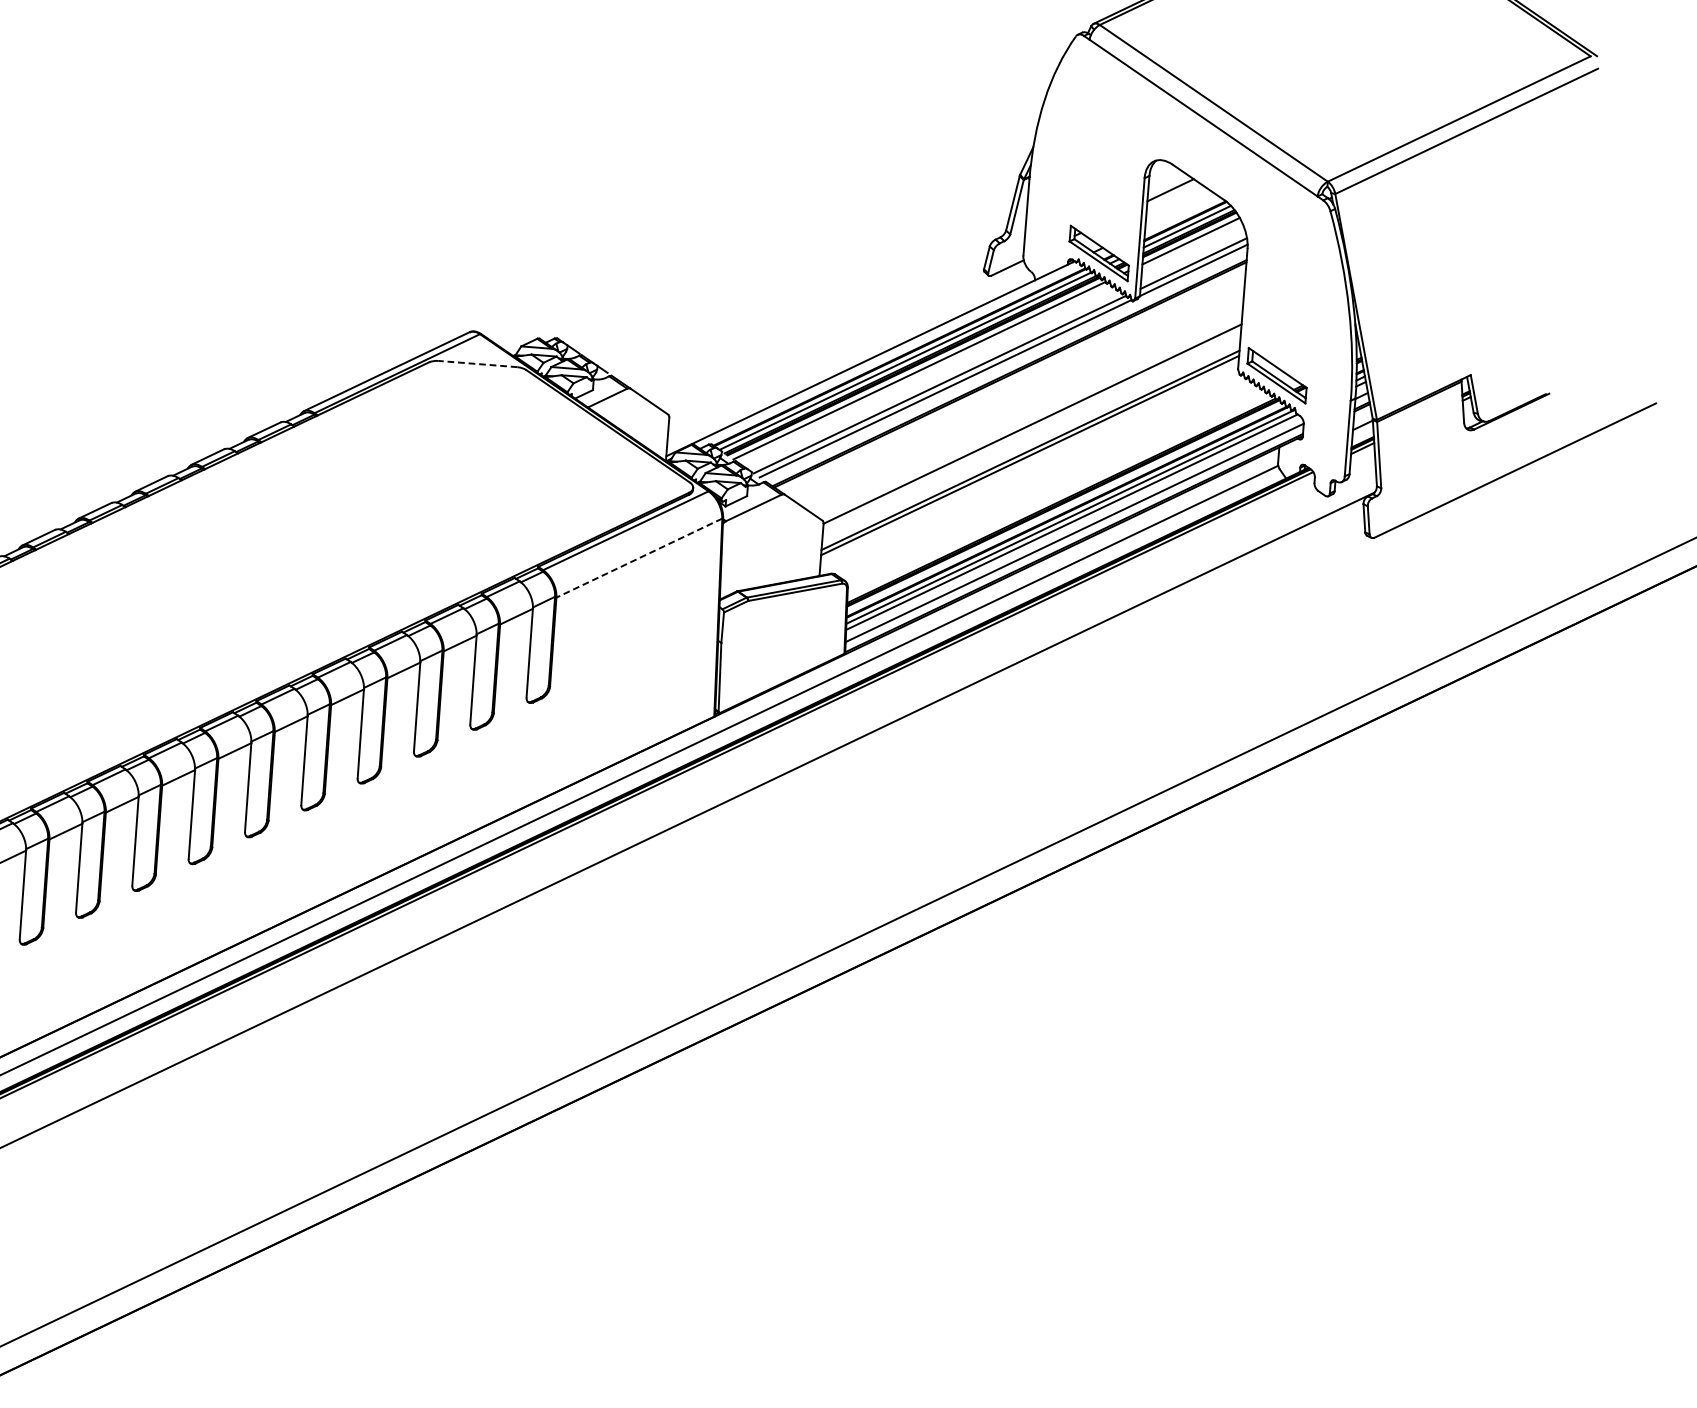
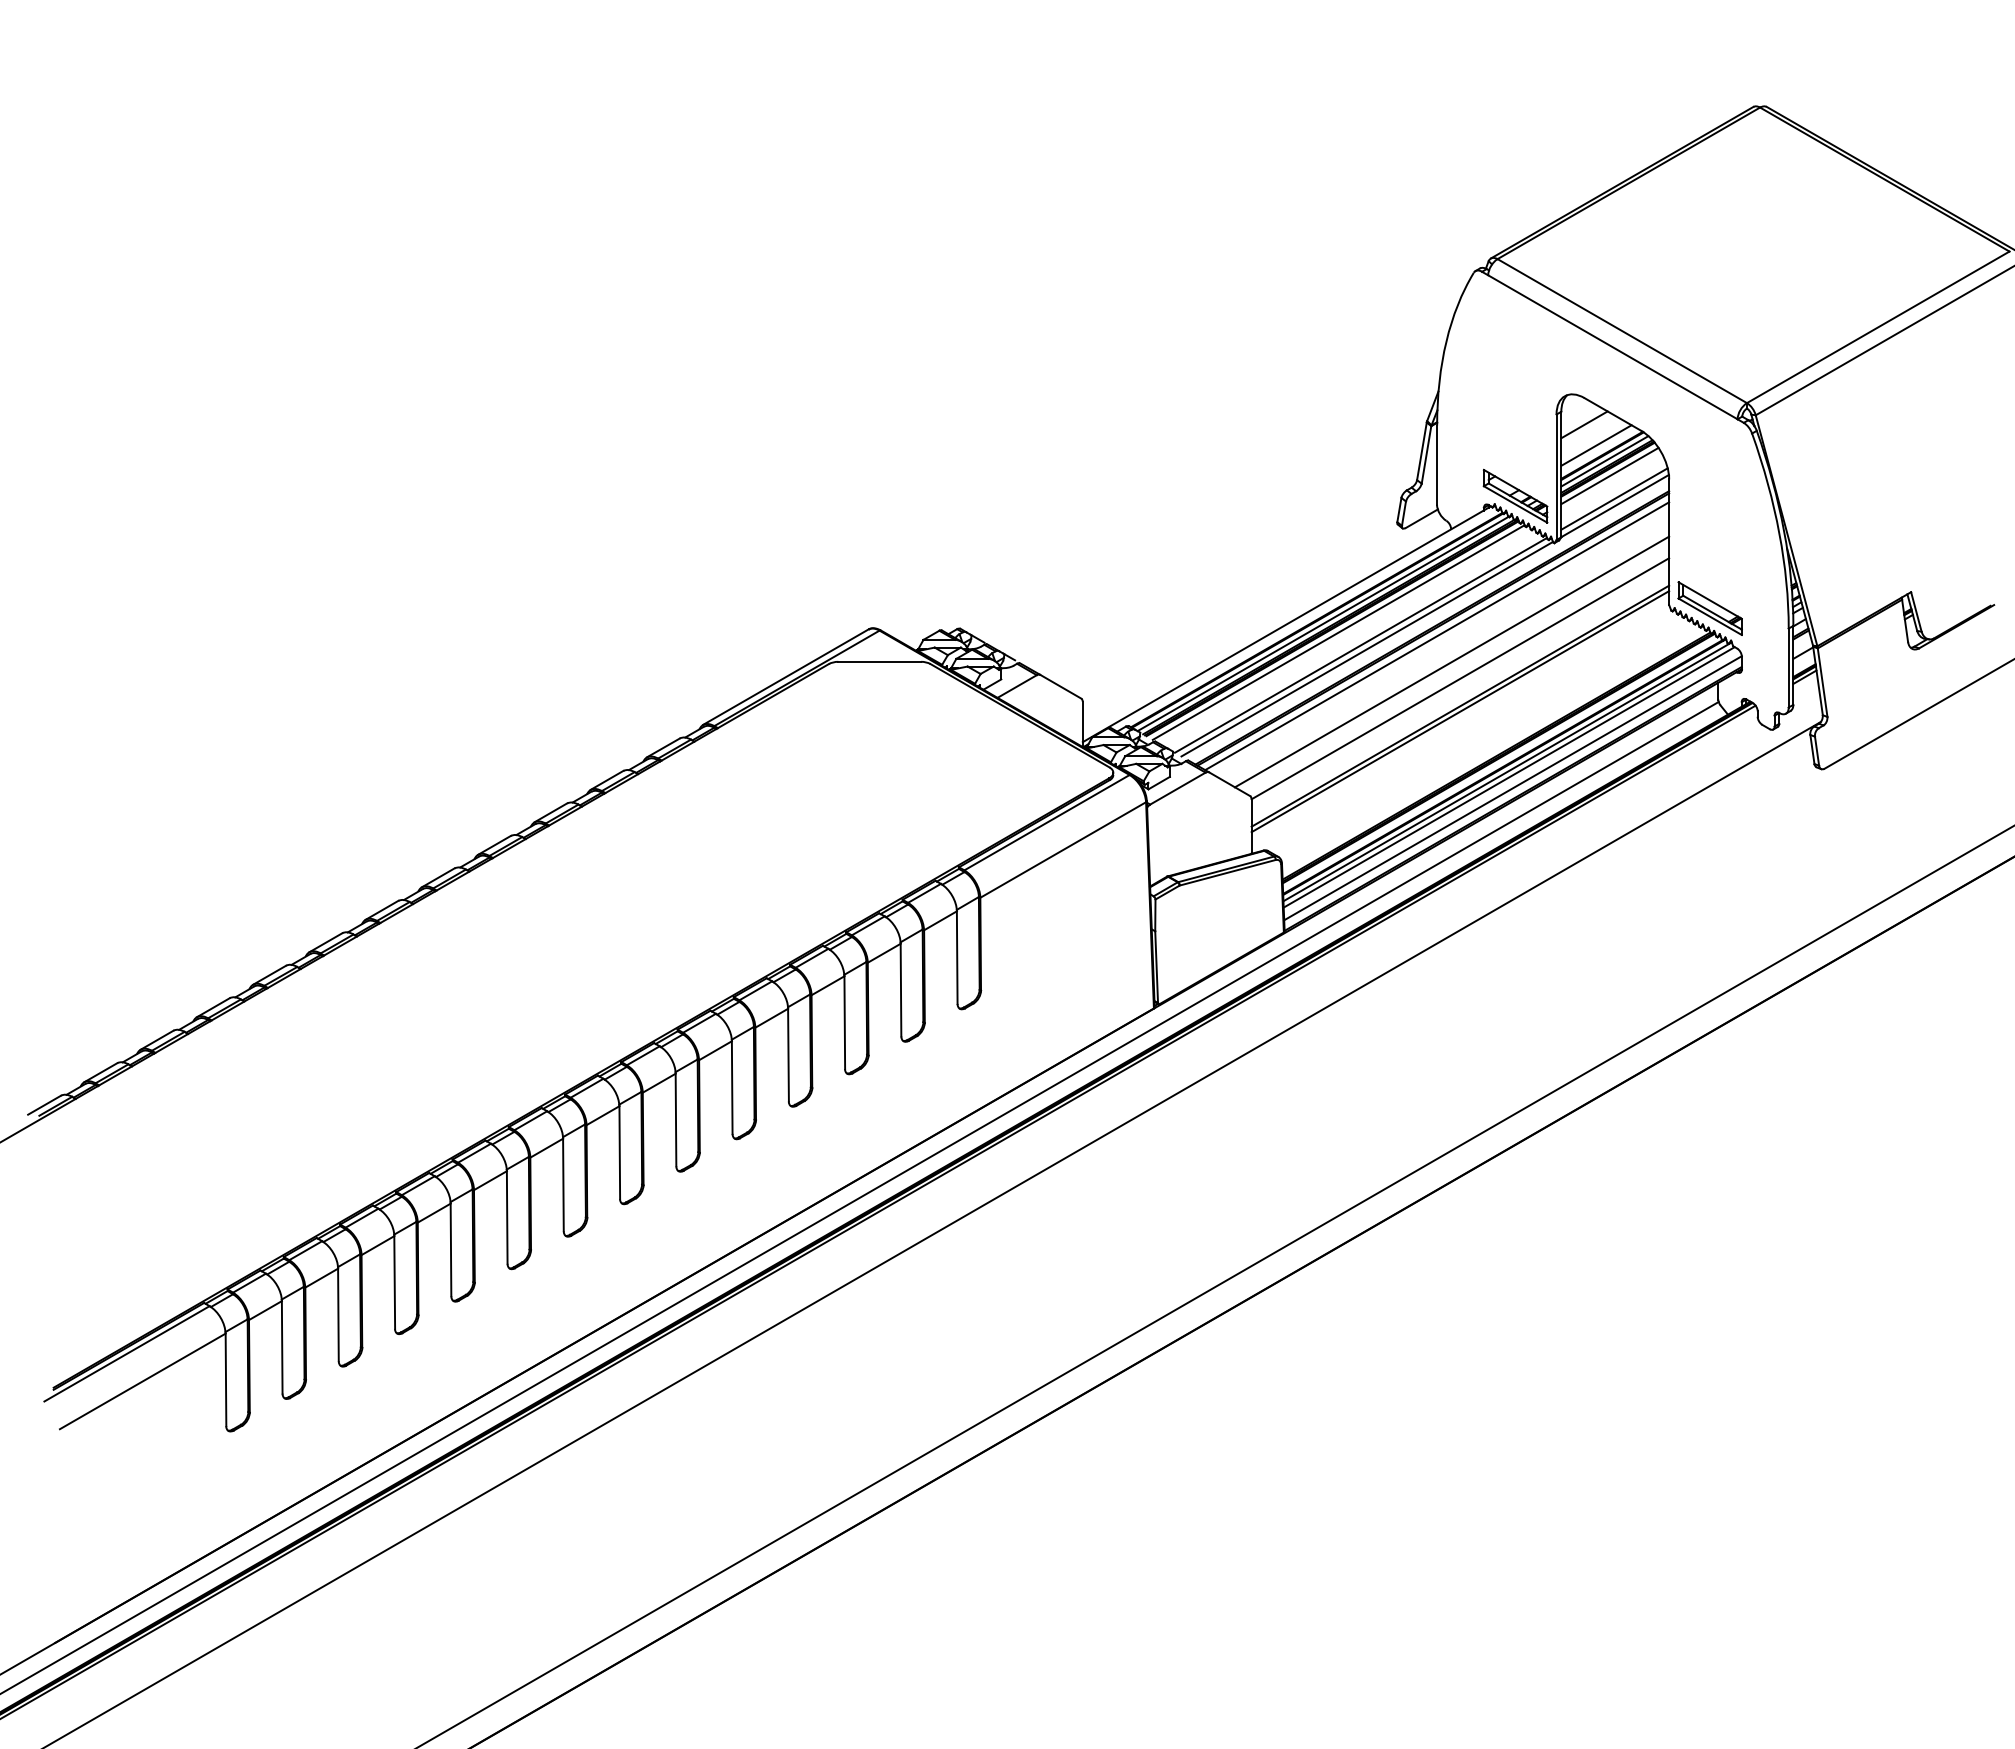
line: (1180, 210) -> (1596, 445), added
line: (477, 363) -> (879, 661), dashed -> solid
line: (1013, 381) -> (1437, 636), added
line: (1025, 406) -> (1451, 661), added
line: (639, 558) -> (1063, 850), dashed -> solid

